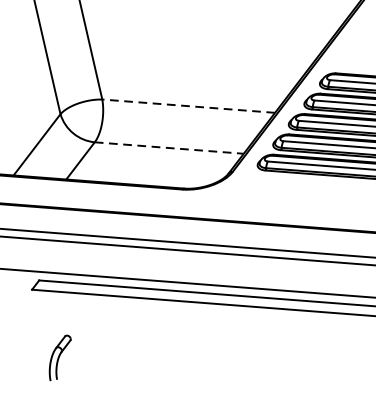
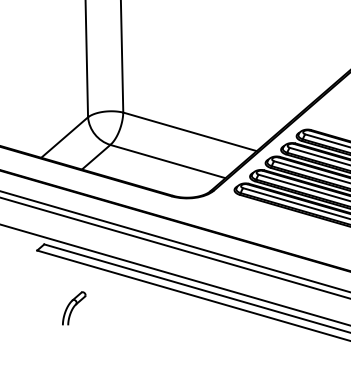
line: (187, 105) -> (189, 131), dashed -> solid
line: (168, 148) -> (167, 161), dashed -> solid
part: (60, 357) -> (74, 308), moved

